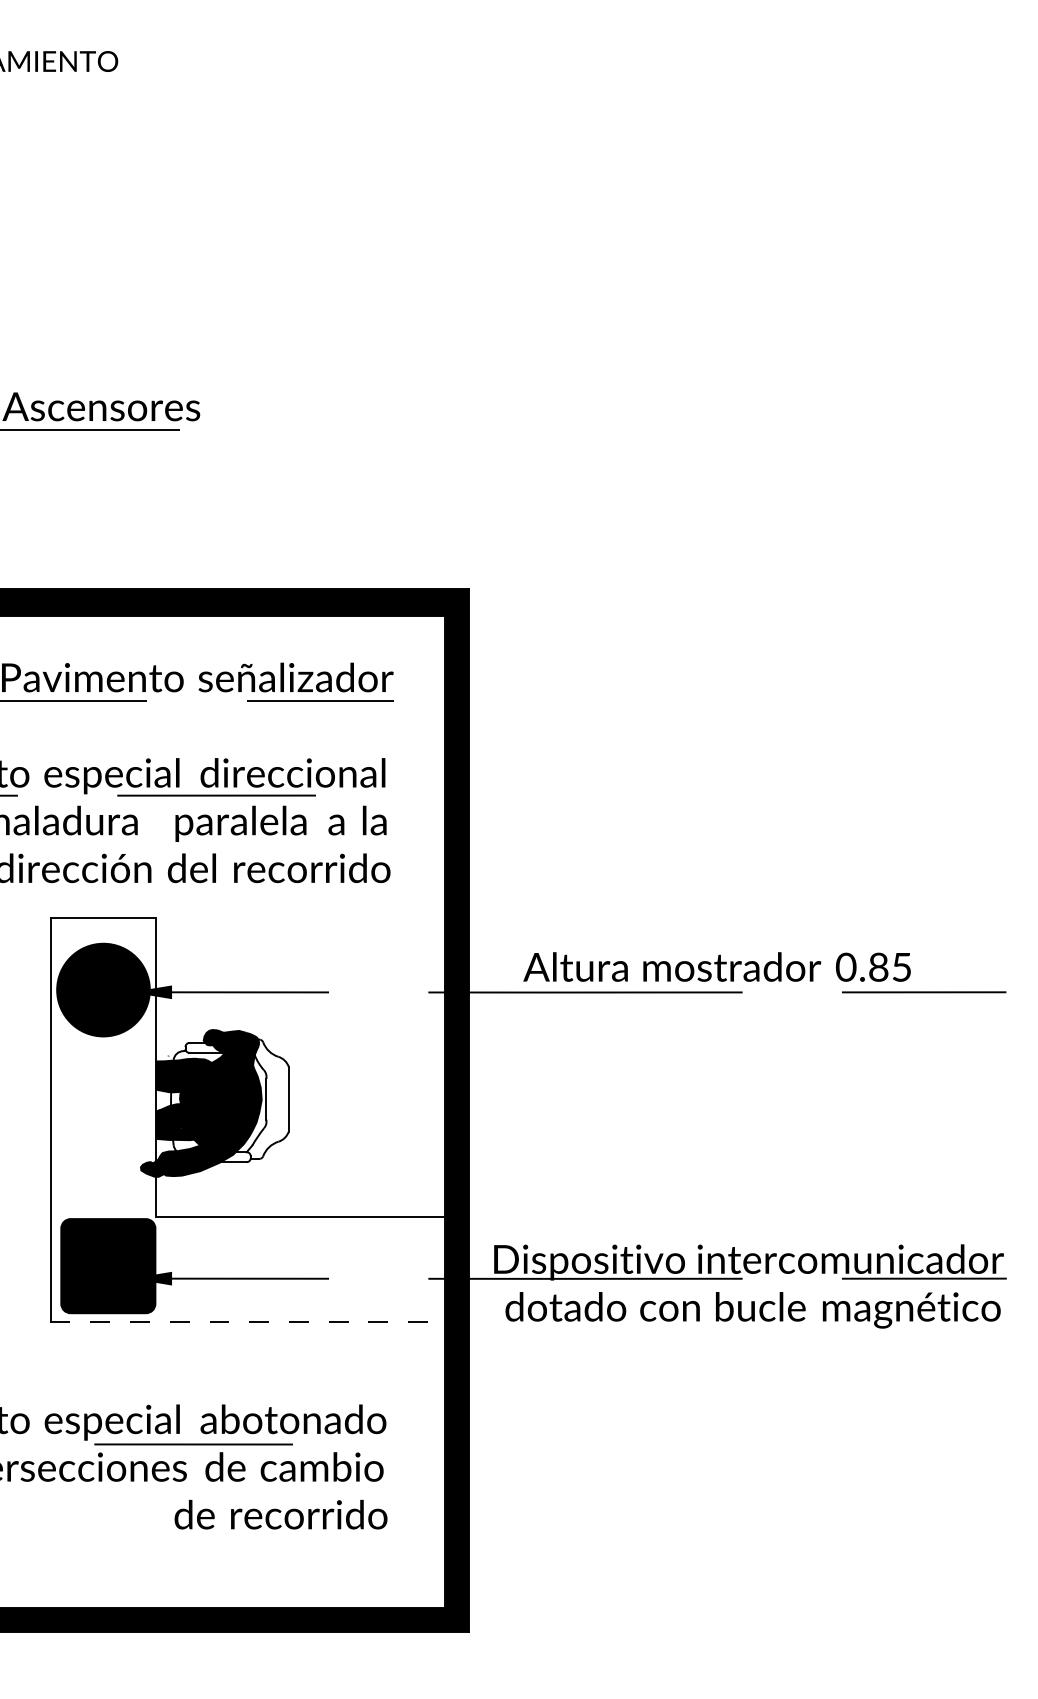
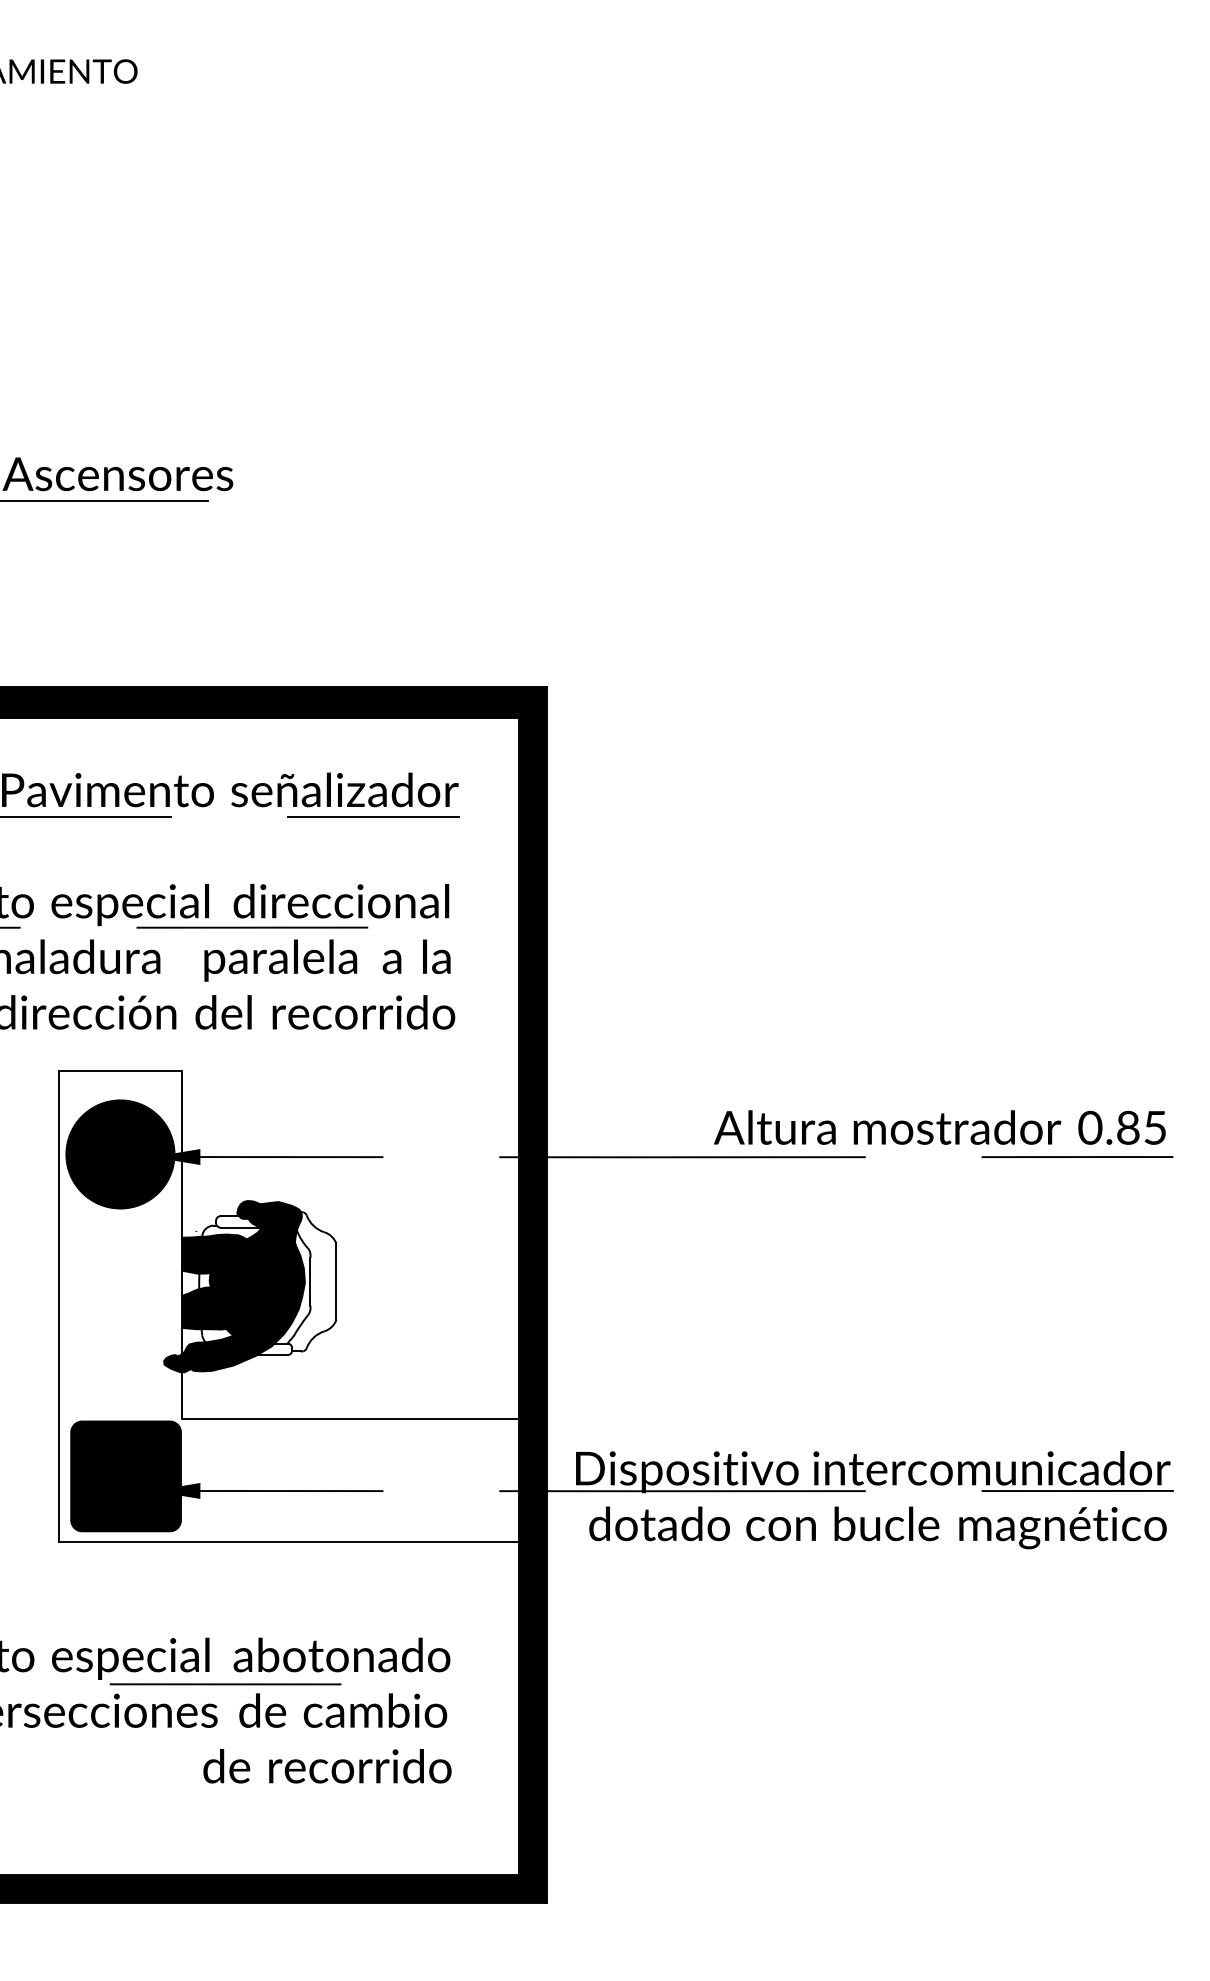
text: (716, 966) -> (939, 1126), moved
line: (248, 1322) -> (289, 1542), dashed -> solid

